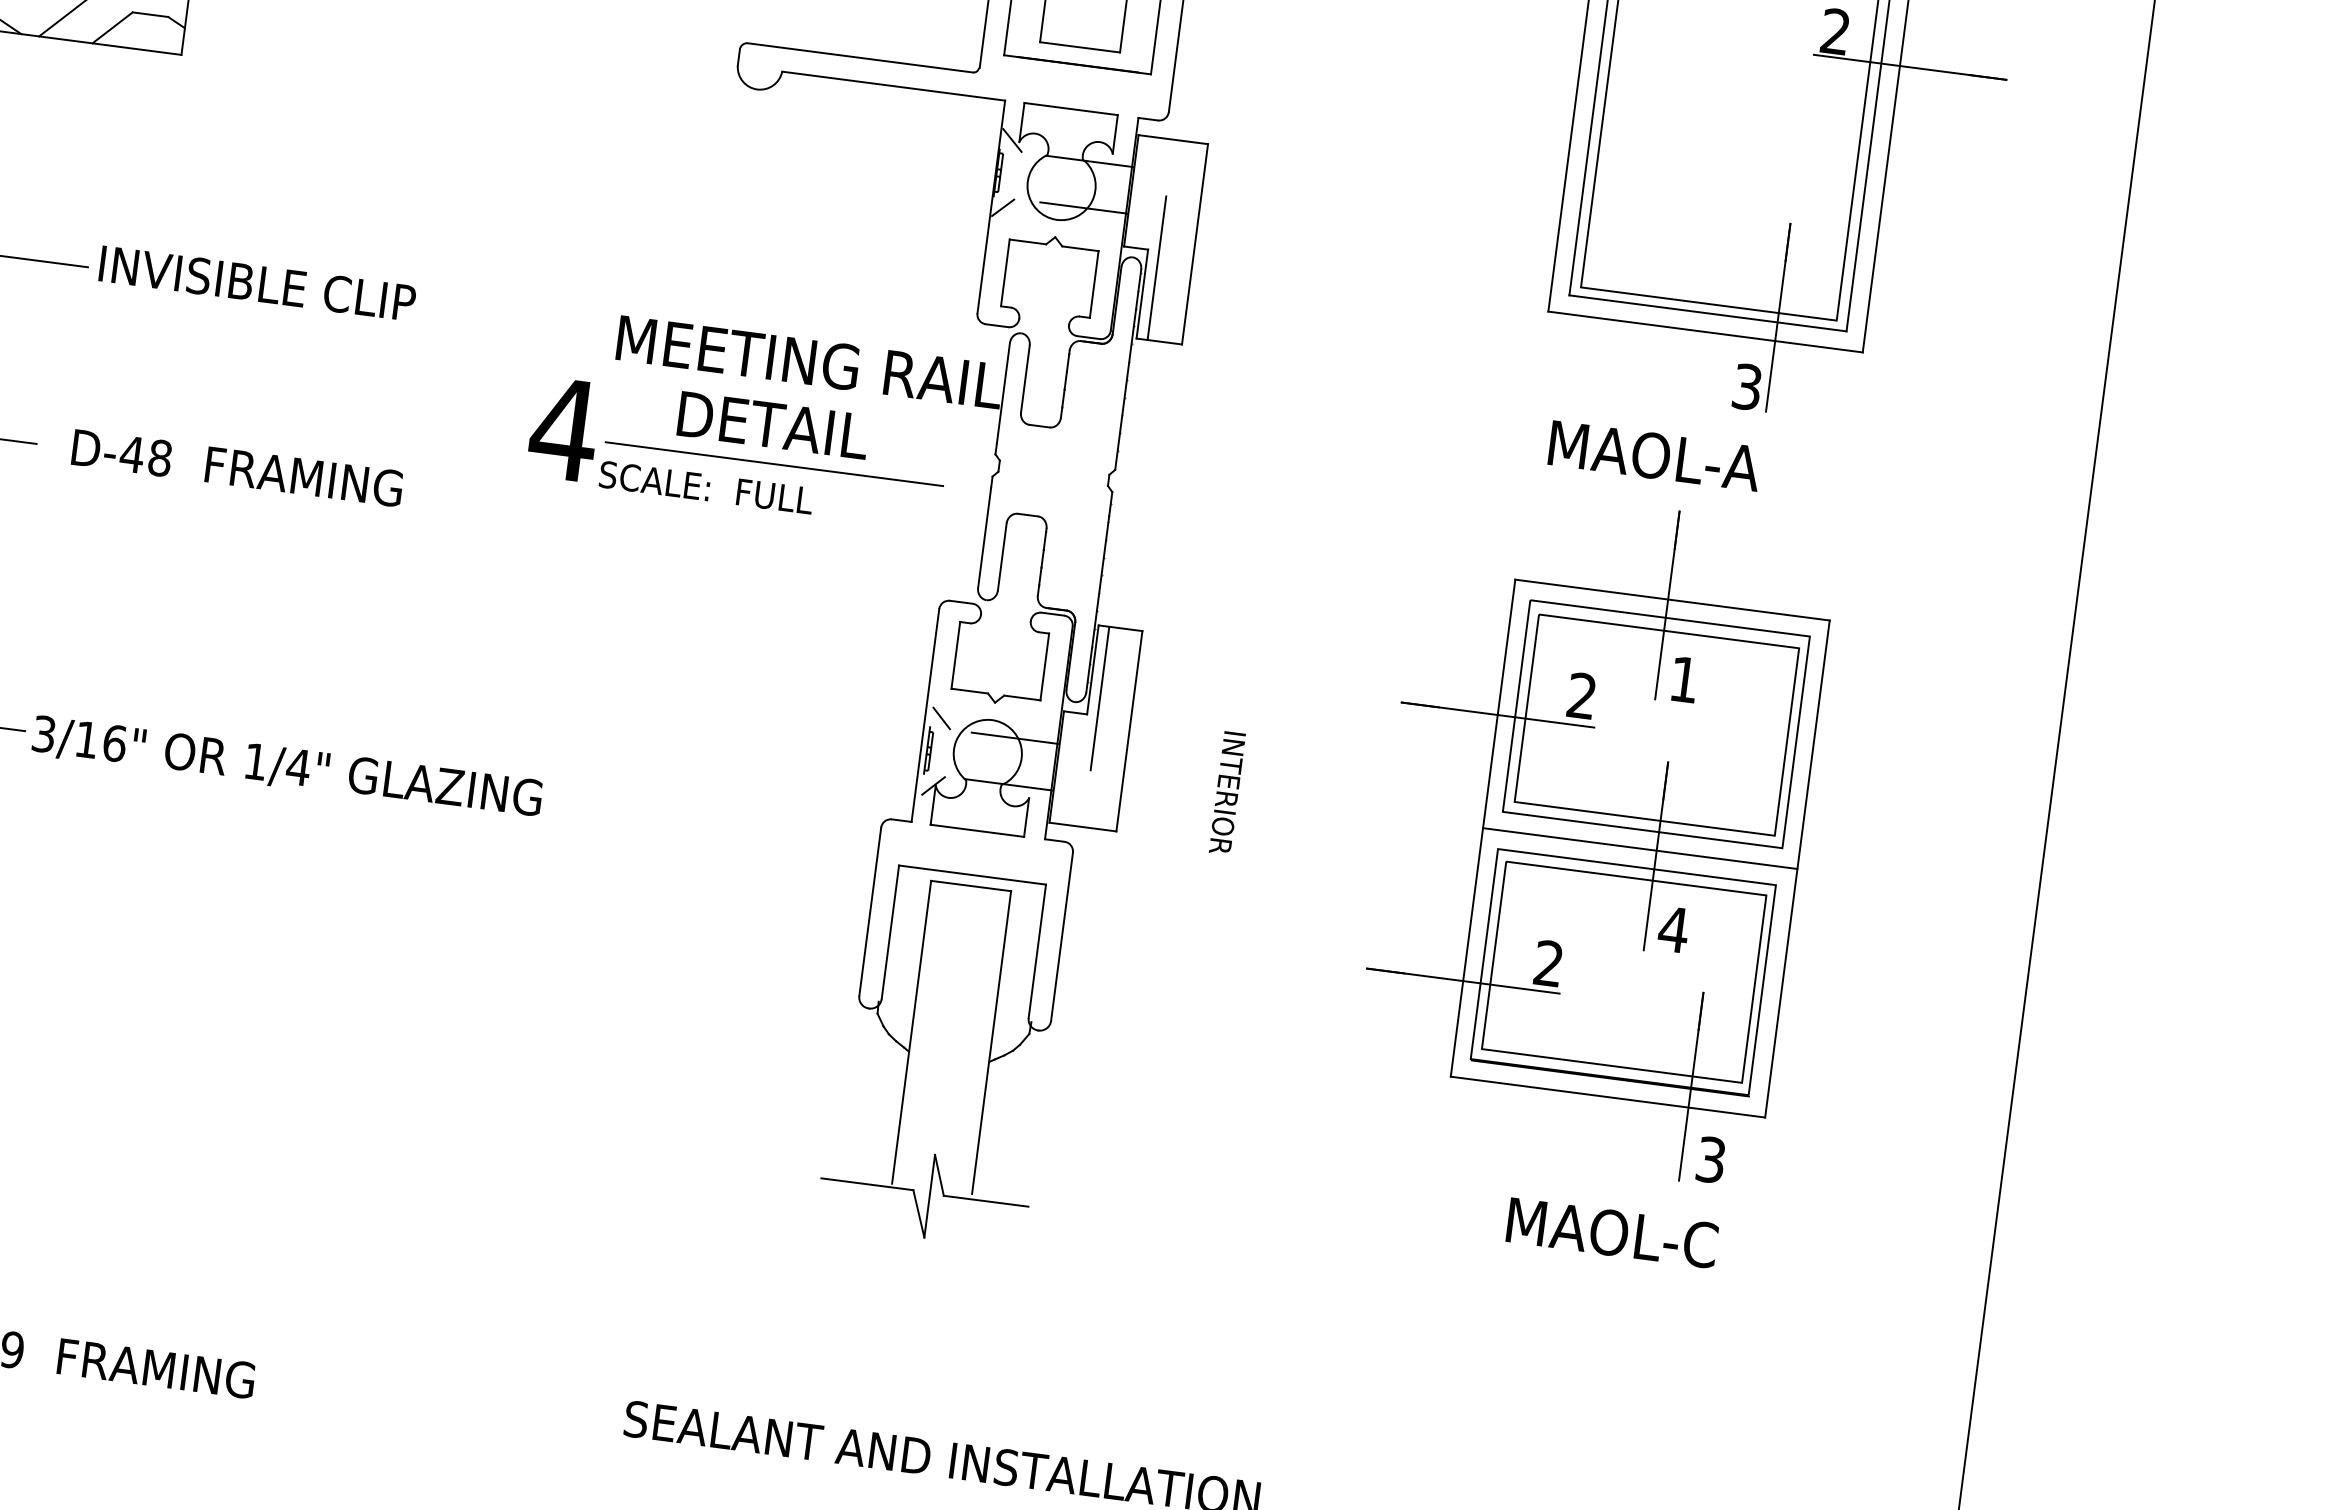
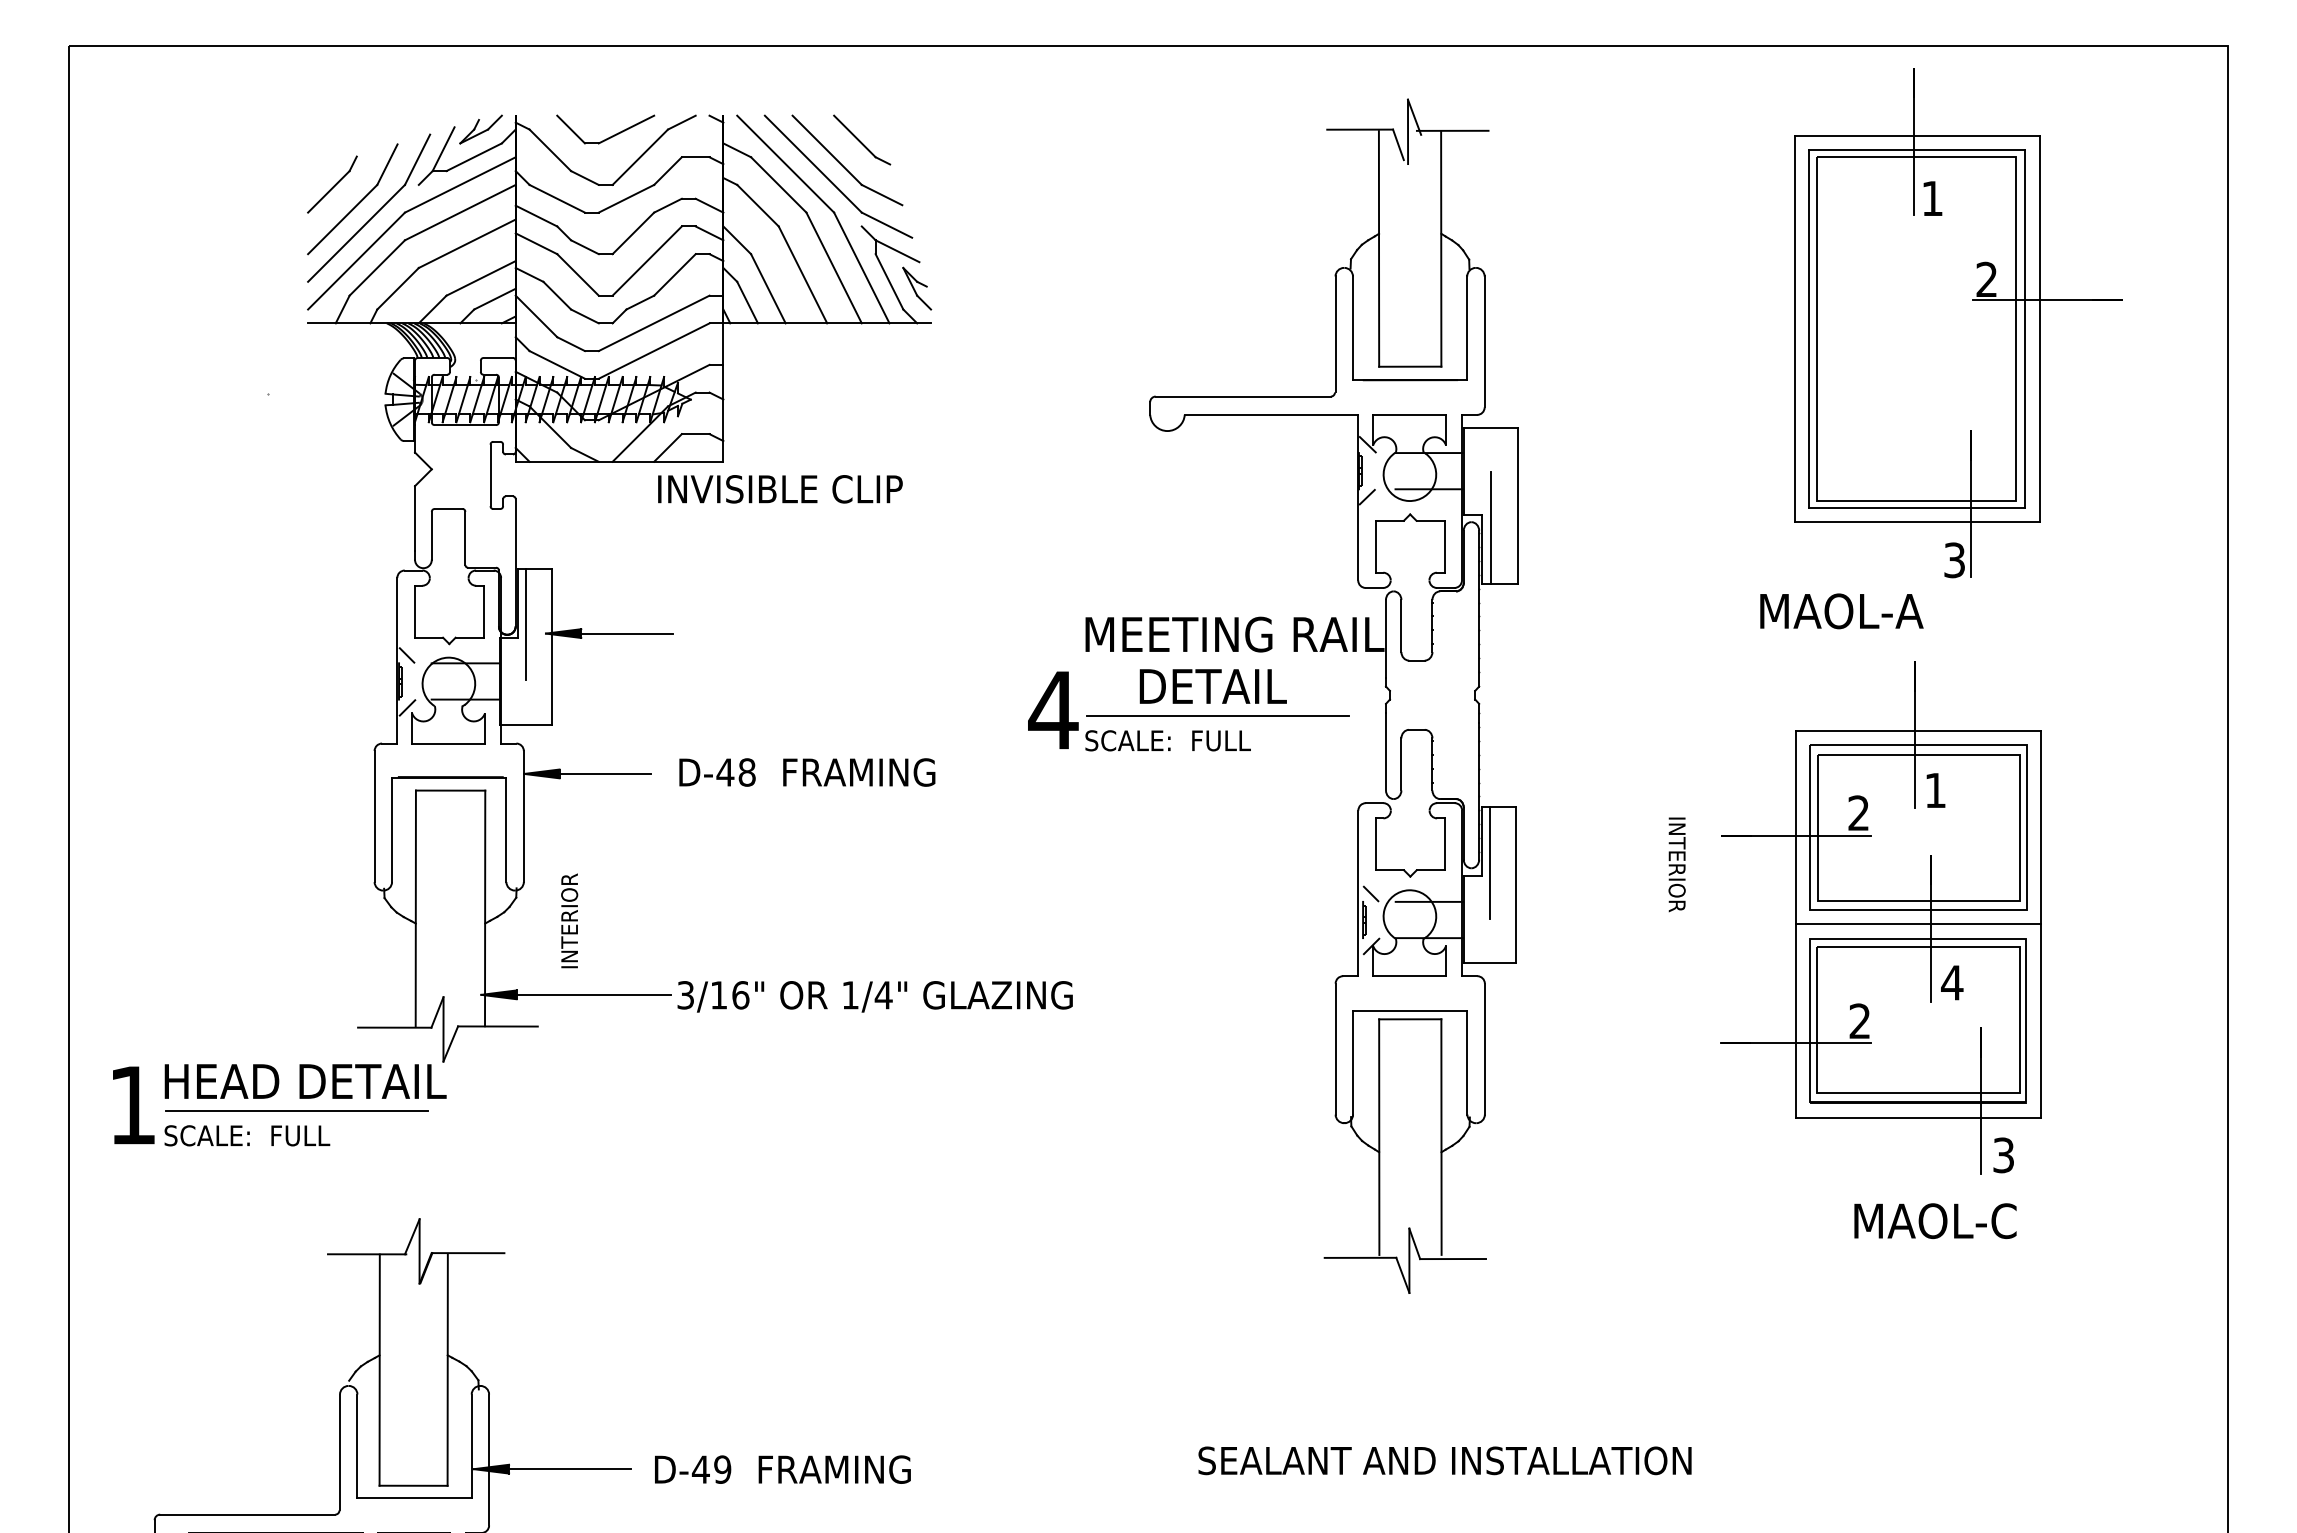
text: (257, 283) -> (780, 489), moved
text: (1654, 456) -> (1841, 611), moved
text: (1226, 792) -> (1676, 864), moved

